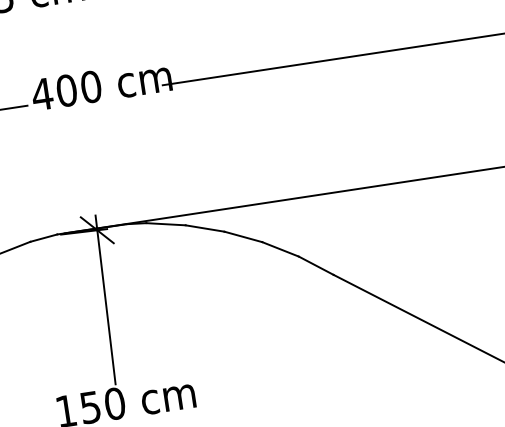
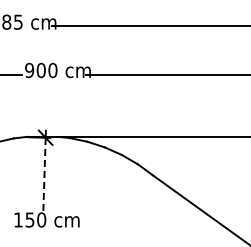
text: (42, 94) -> (29, 70), 400 -> 900
line: (106, 307) -> (44, 174), solid -> dashed

